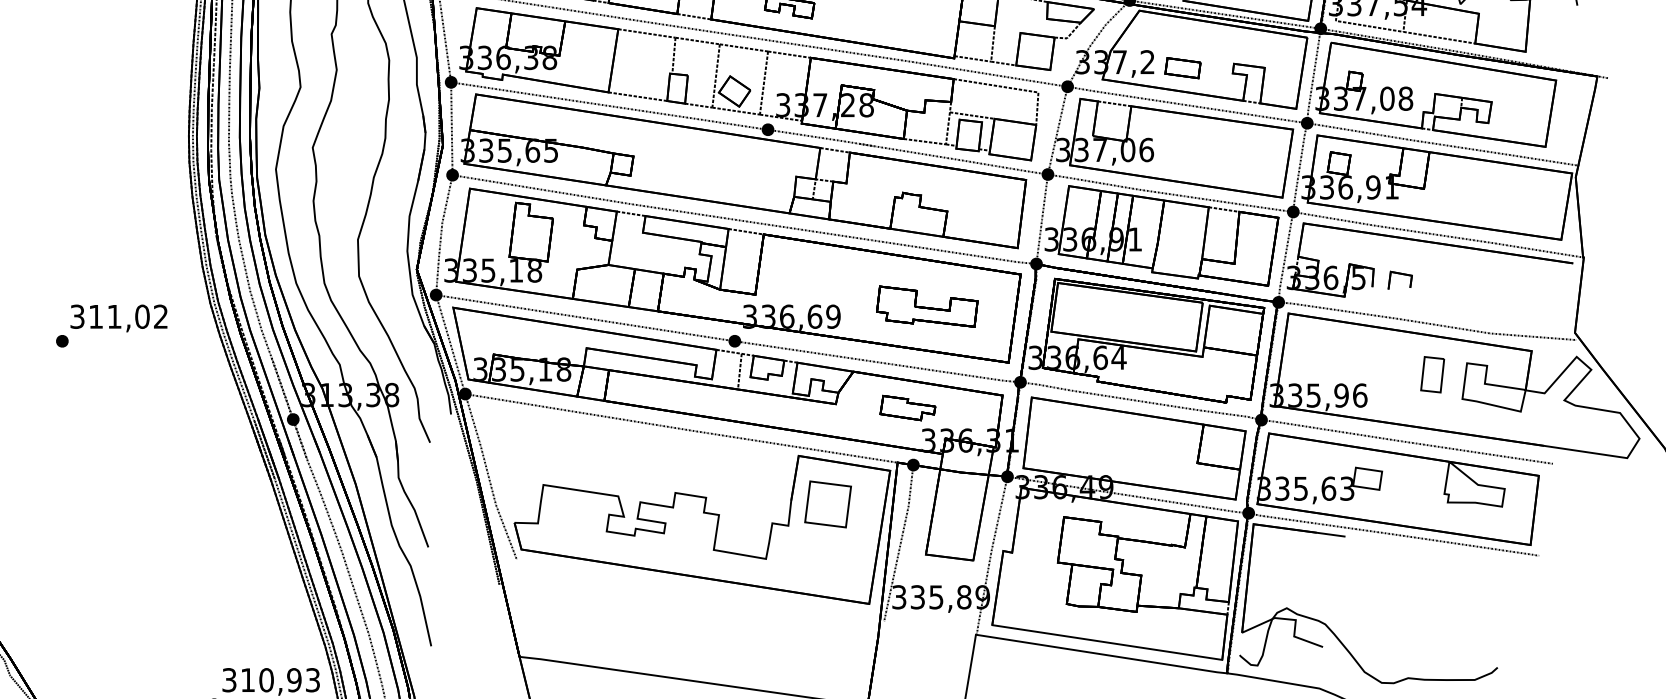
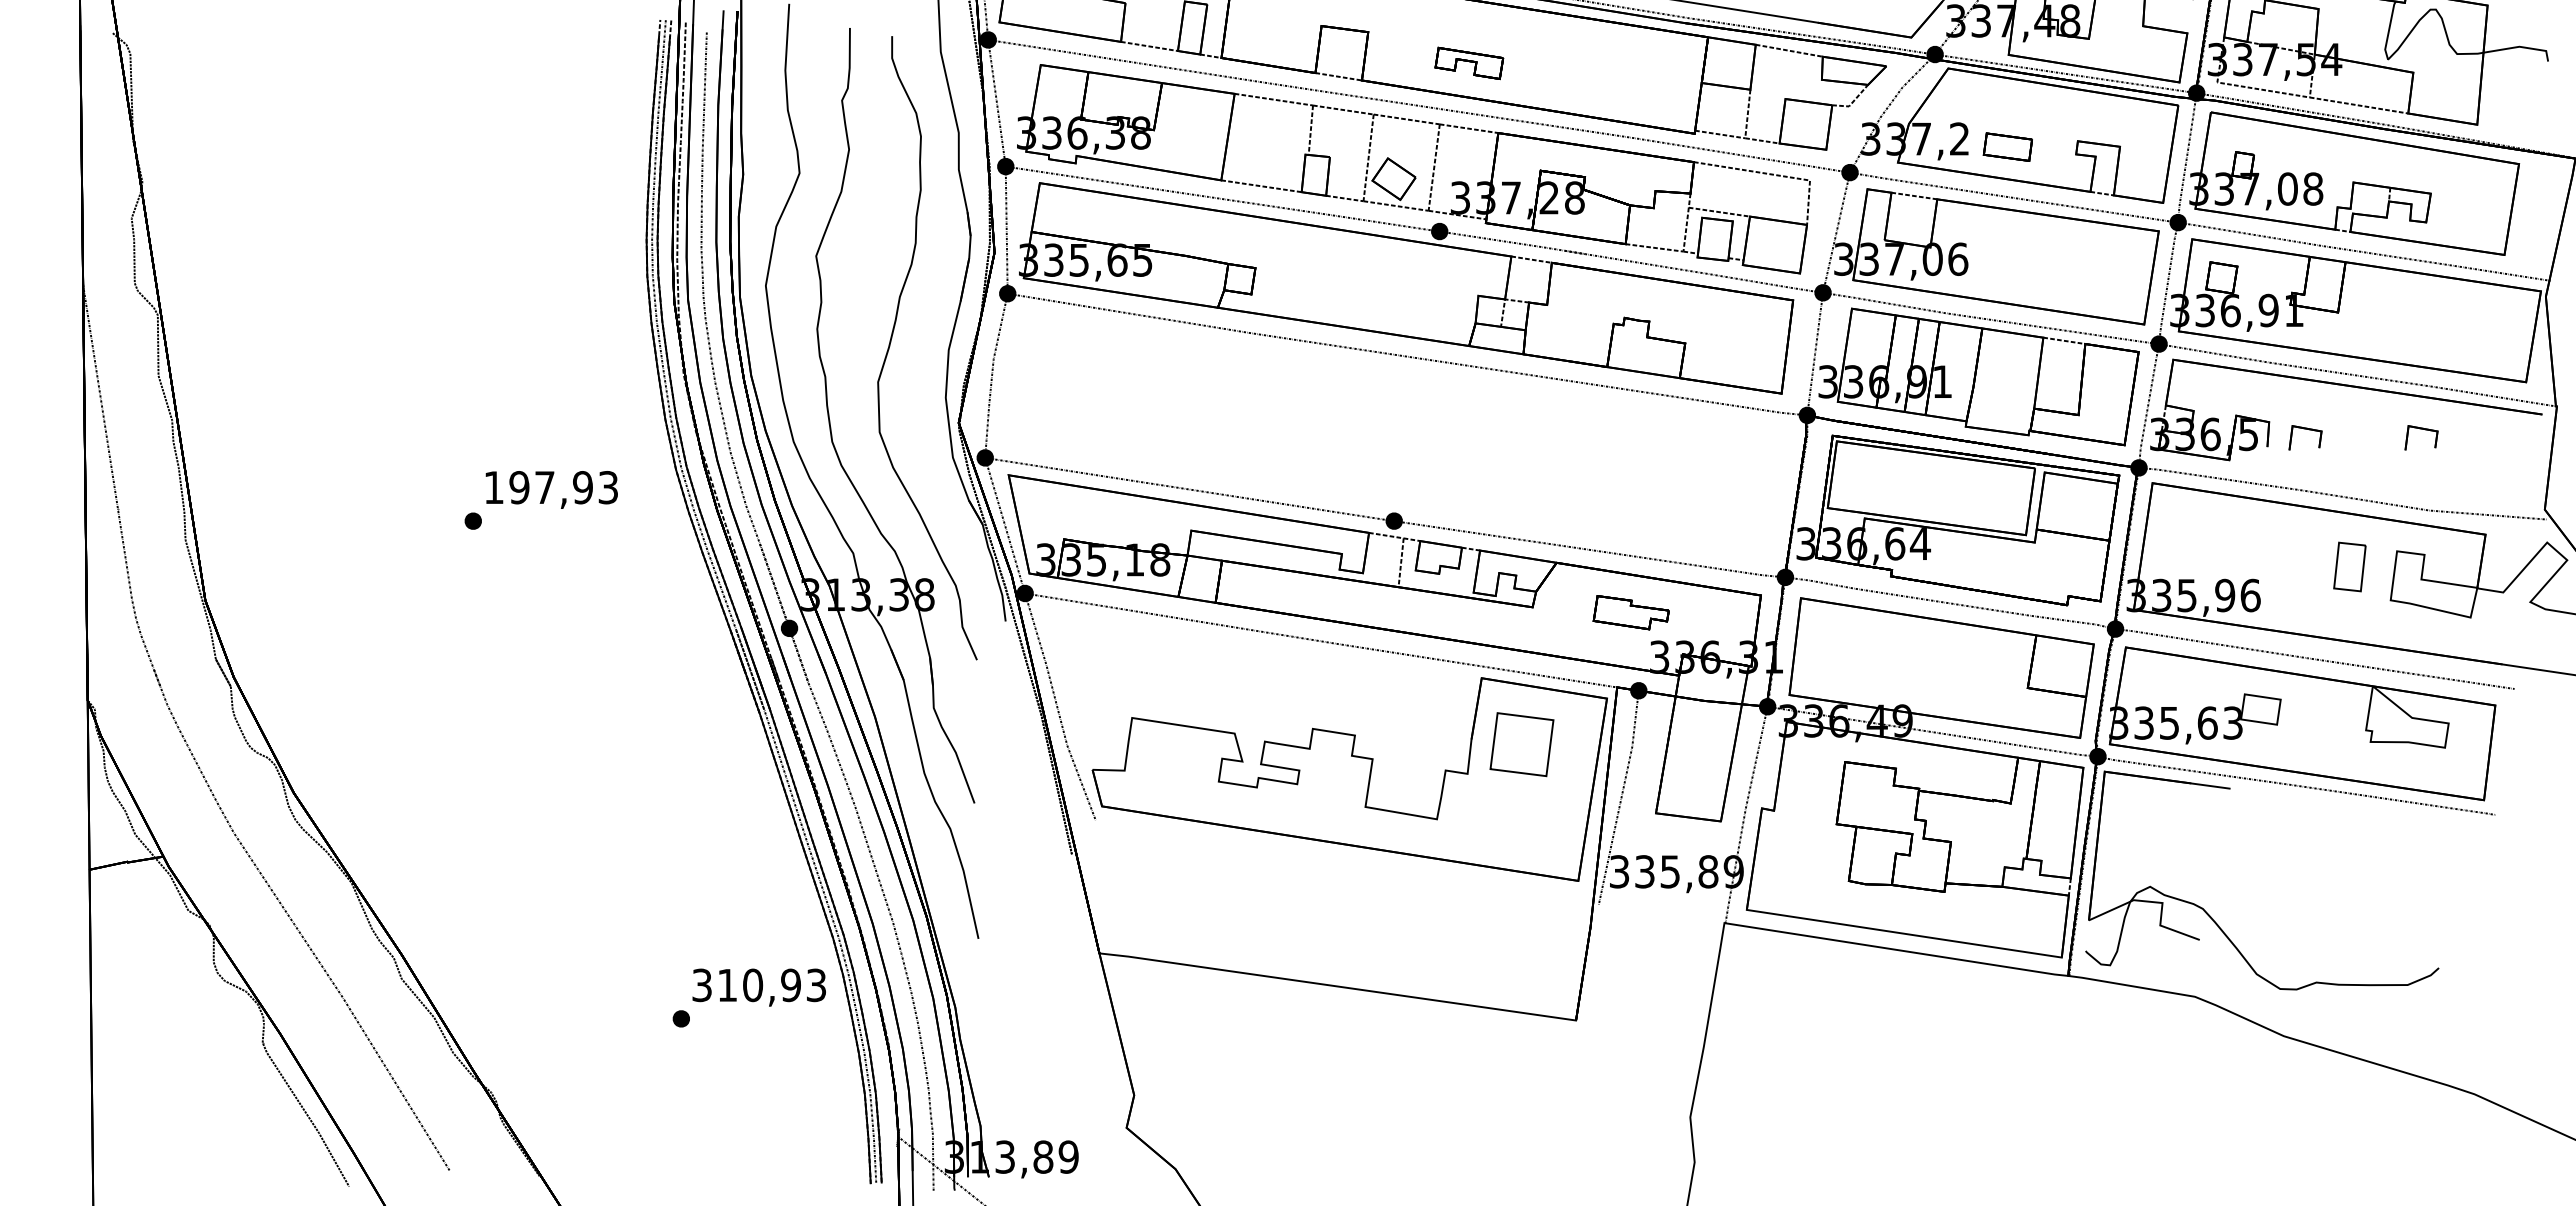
part: (723, 273) -> (1378, 428), removed
part: (1484, 274) -> (2421, 429), added
text: (118, 316) -> (550, 487), 311,02 -> 197,93

